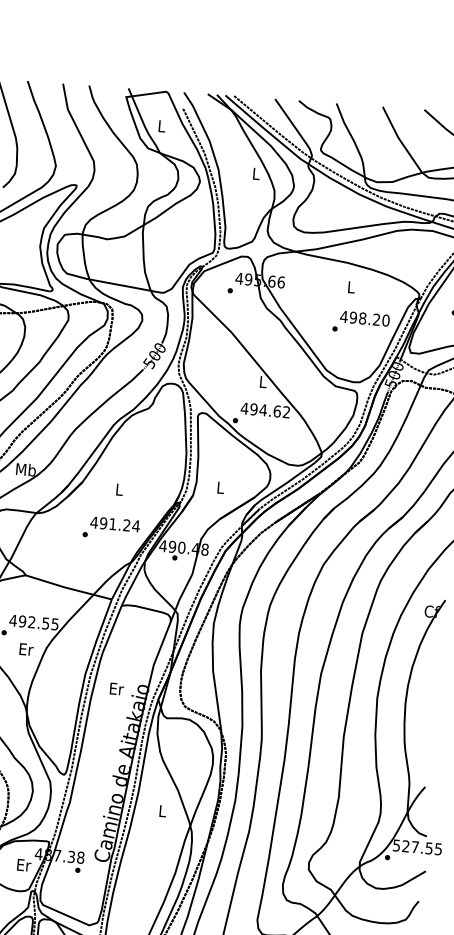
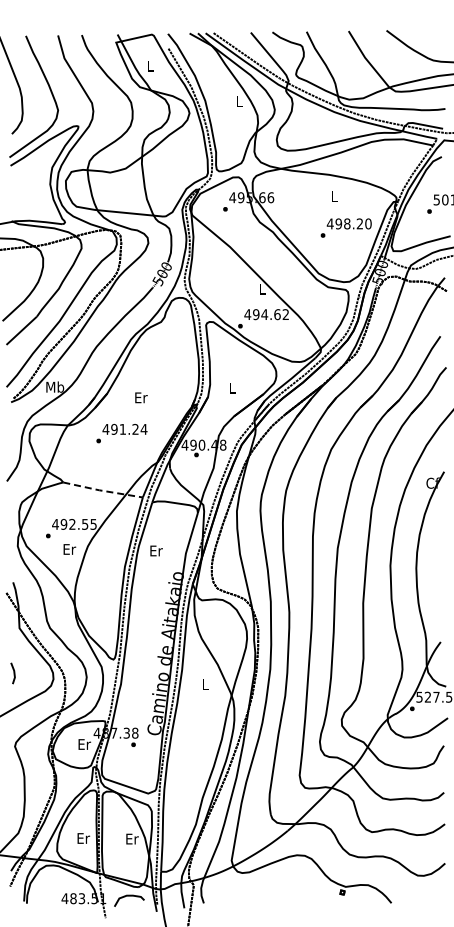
text: (119, 489) -> (141, 397), L -> Er
text: (110, 528) -> (121, 433), moved
line: (69, 588) -> (103, 490), solid -> dashed
text: (116, 688) -> (156, 550), moved

